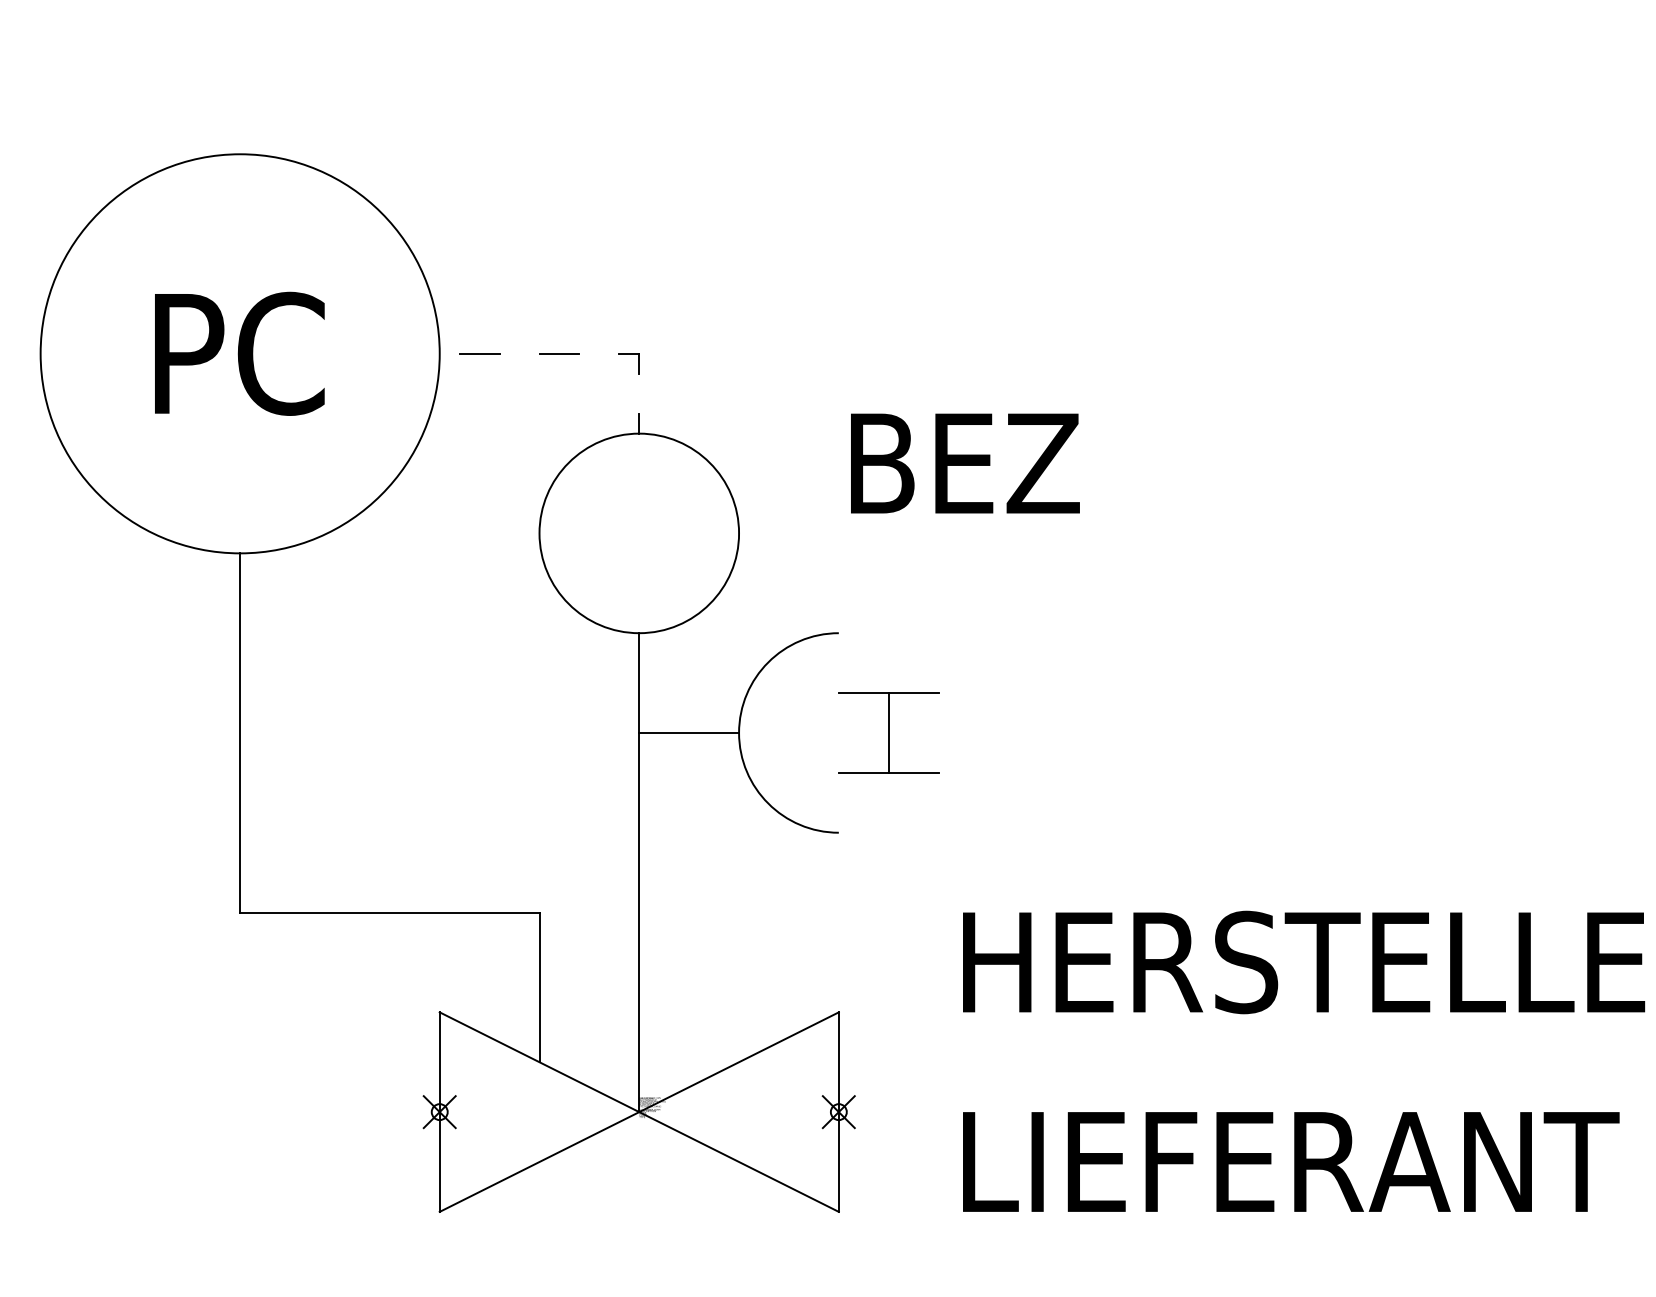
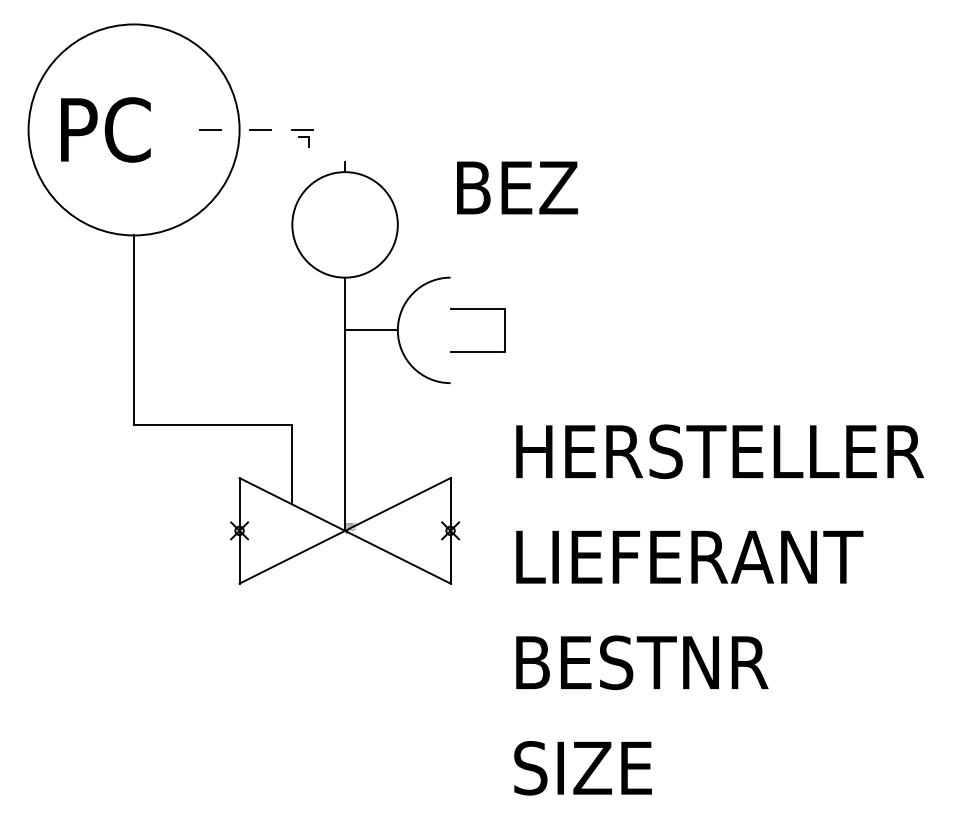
text: (239, 352) -> (105, 129), moved
line: (384, 352) -> (210, 129), added
part: (628, 362) -> (303, 141), moved
line: (887, 733) -> (504, 330), moved

